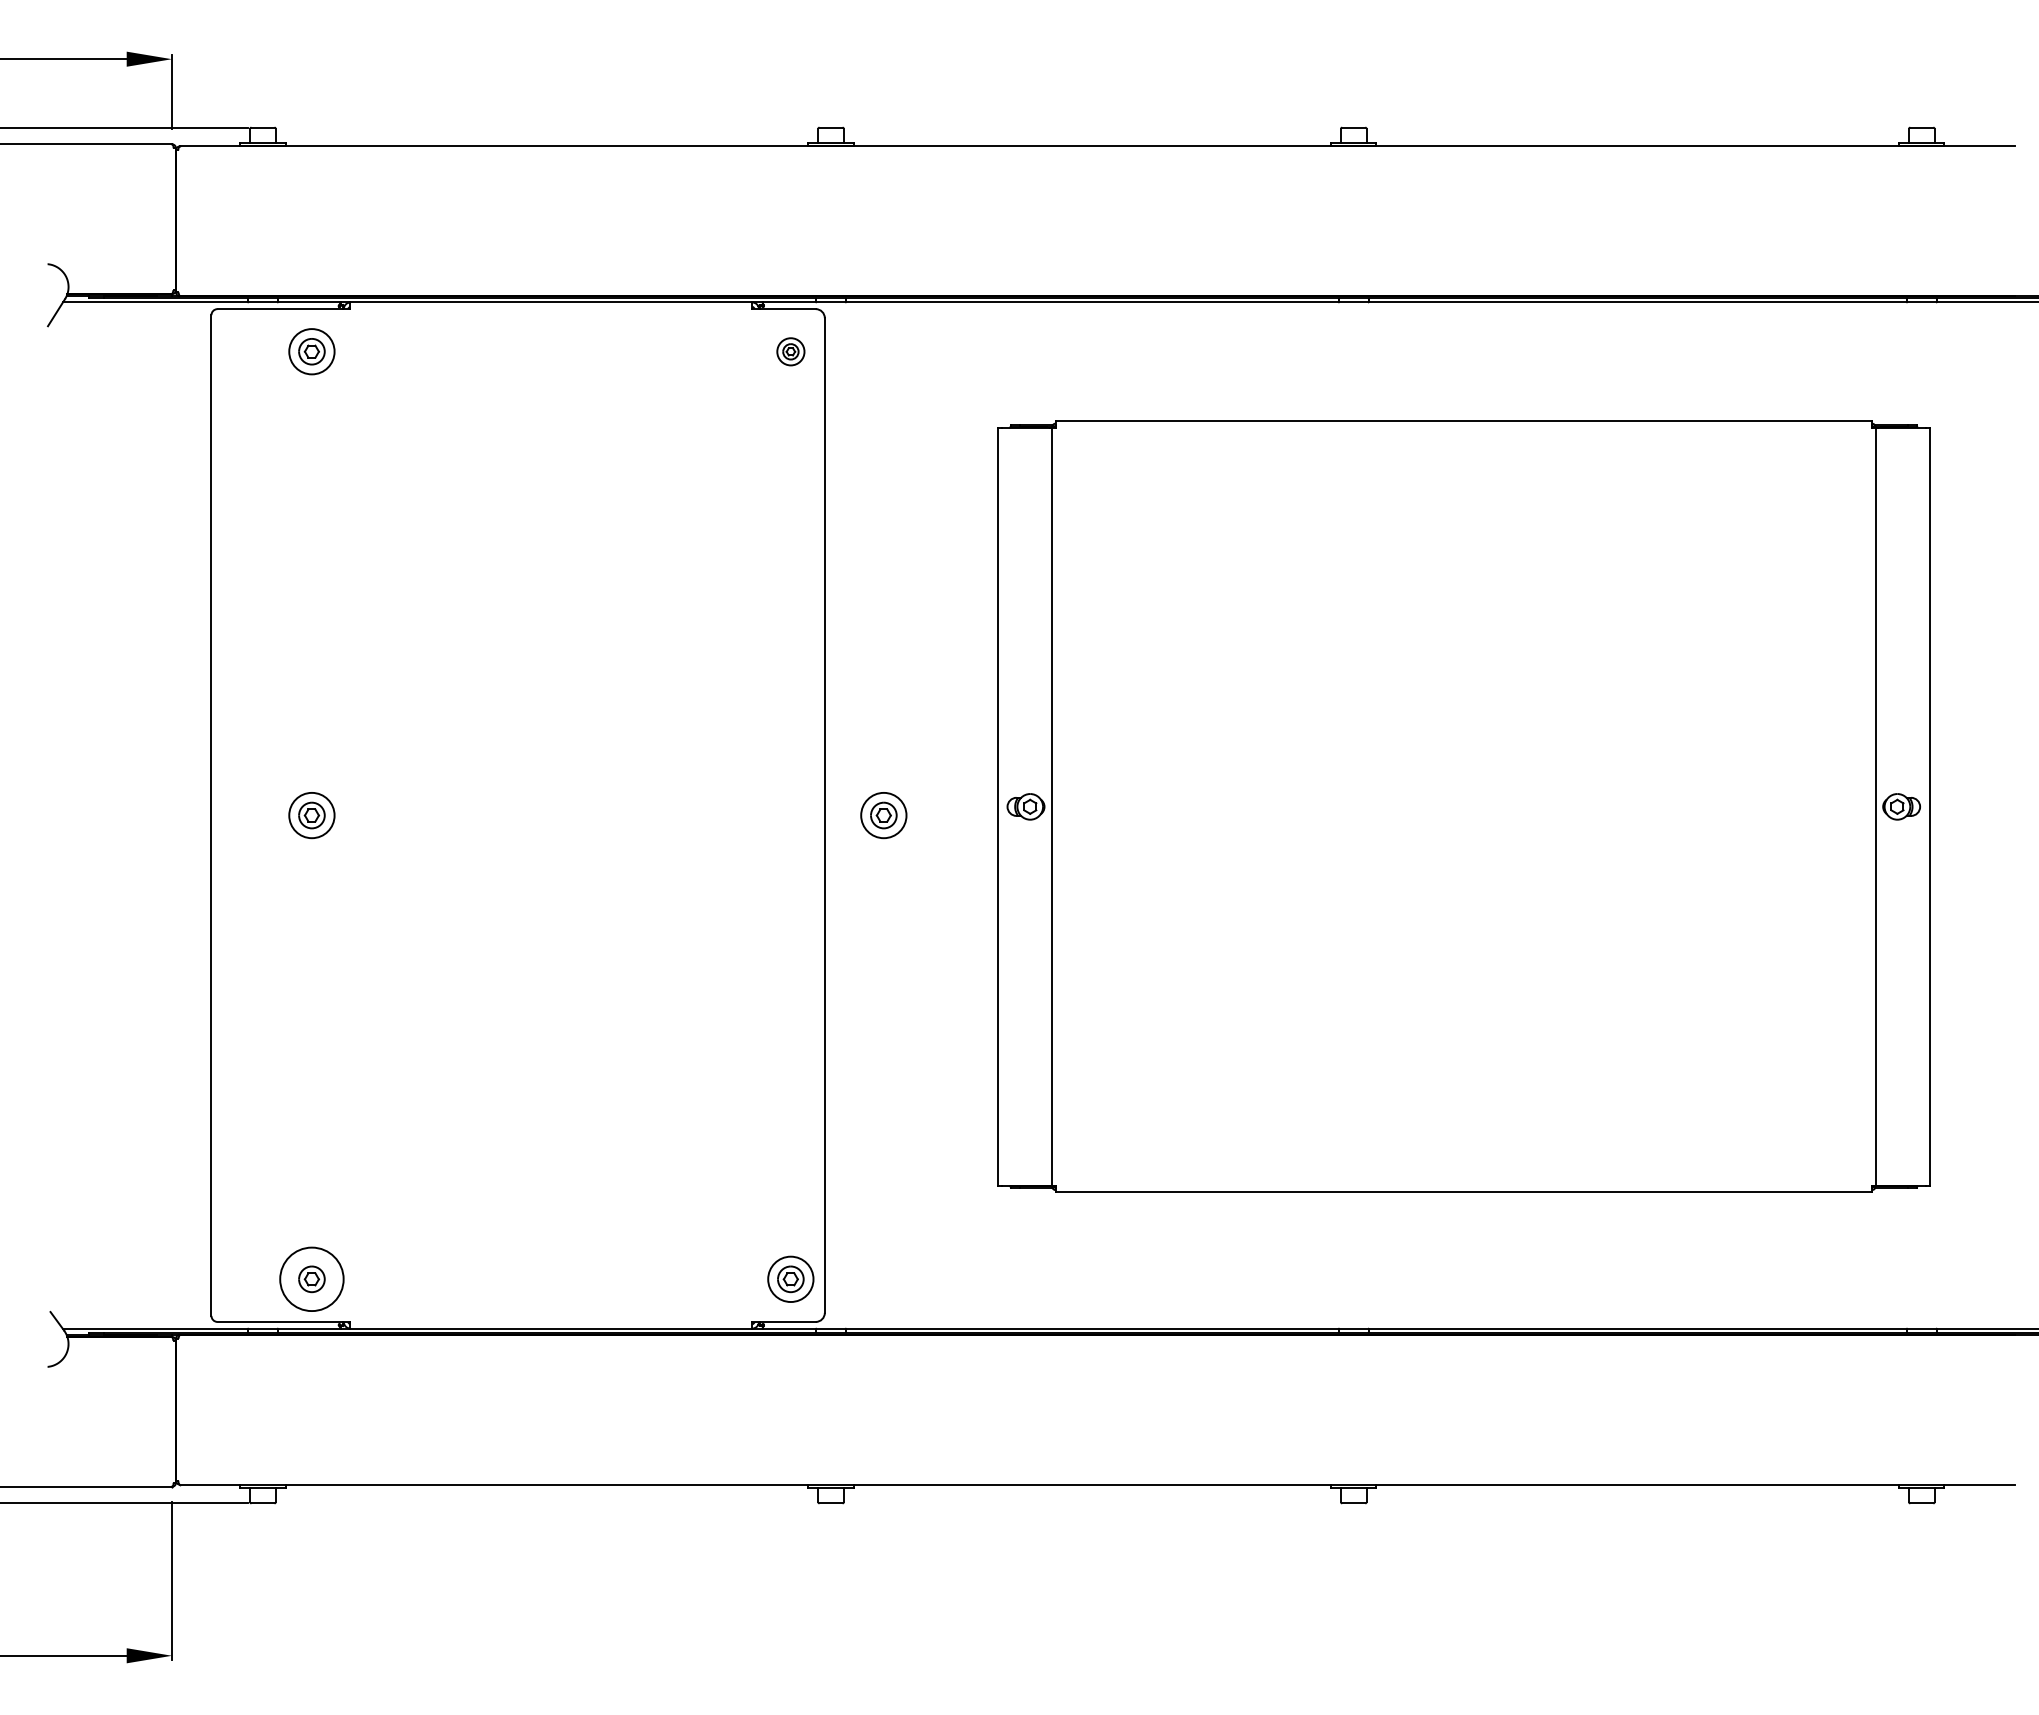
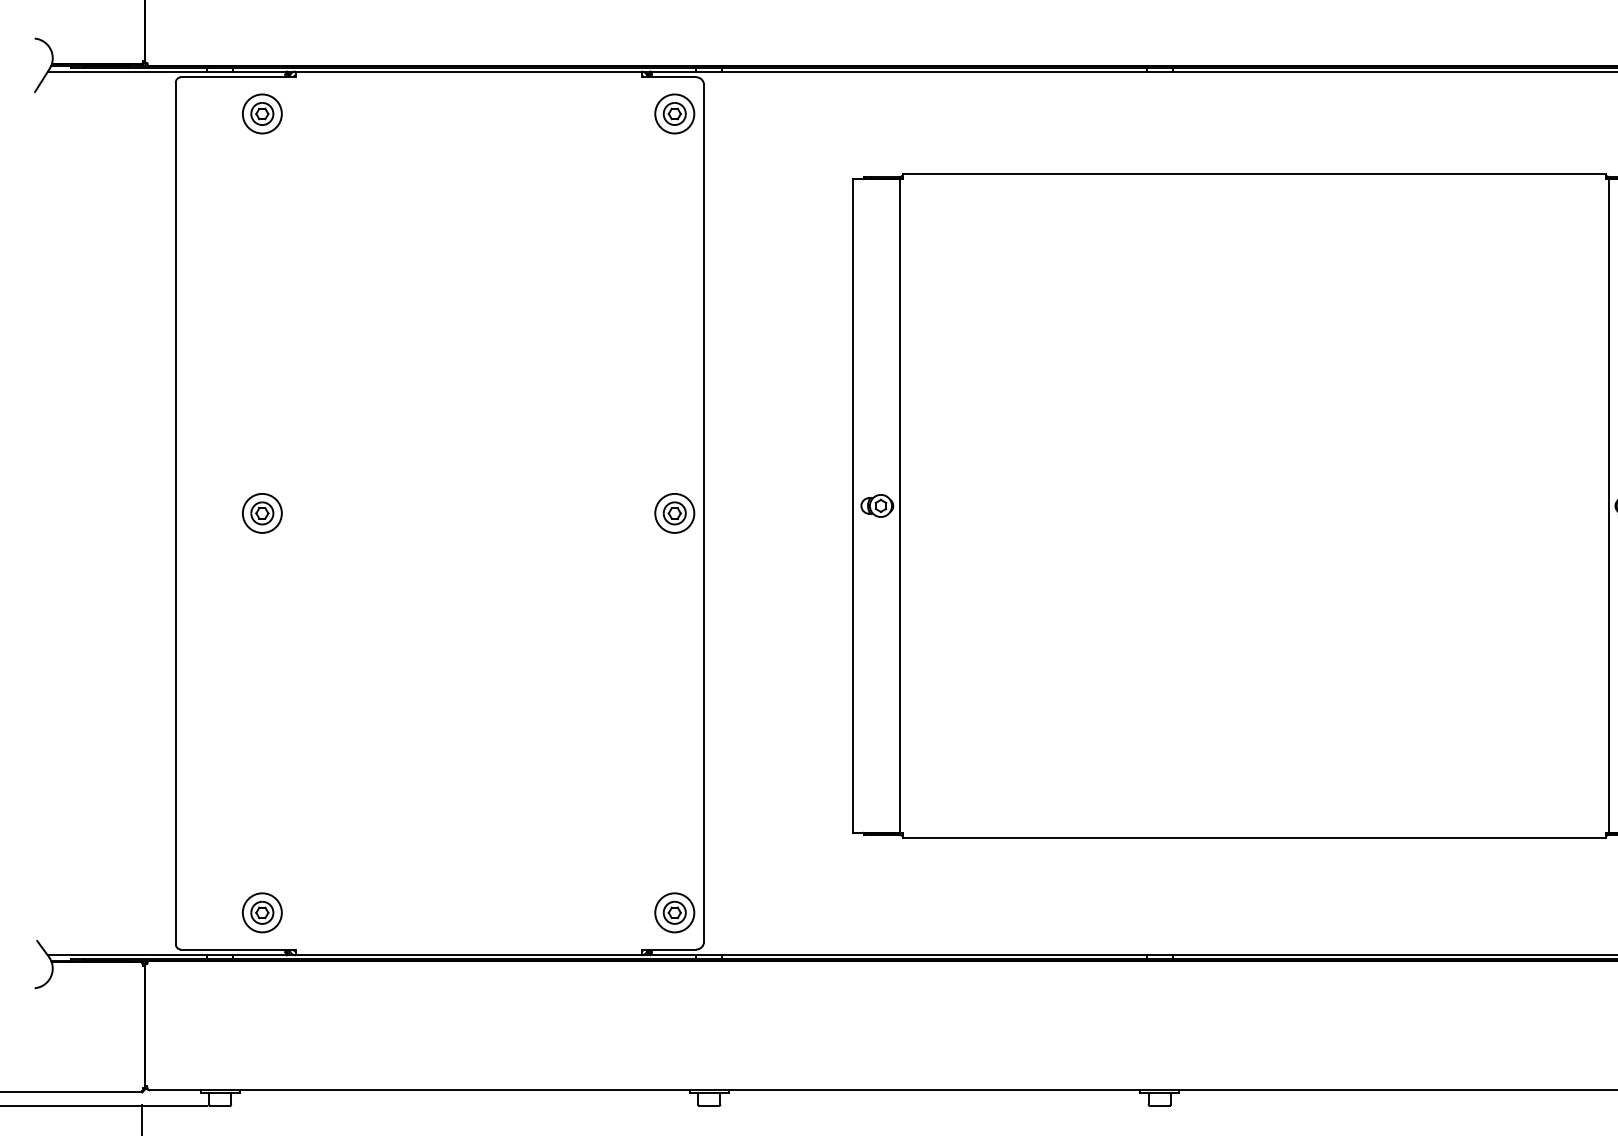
part: (790, 351) -> (674, 113), size x1.67
part: (883, 815) -> (674, 513), moved
circle: (311, 1279) -> (261, 912), size x0.71

